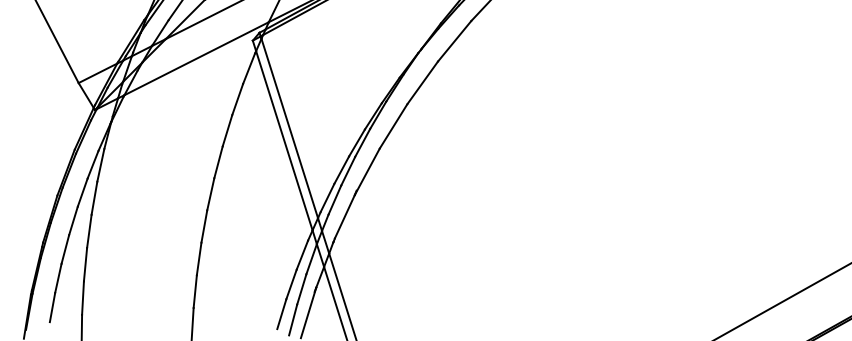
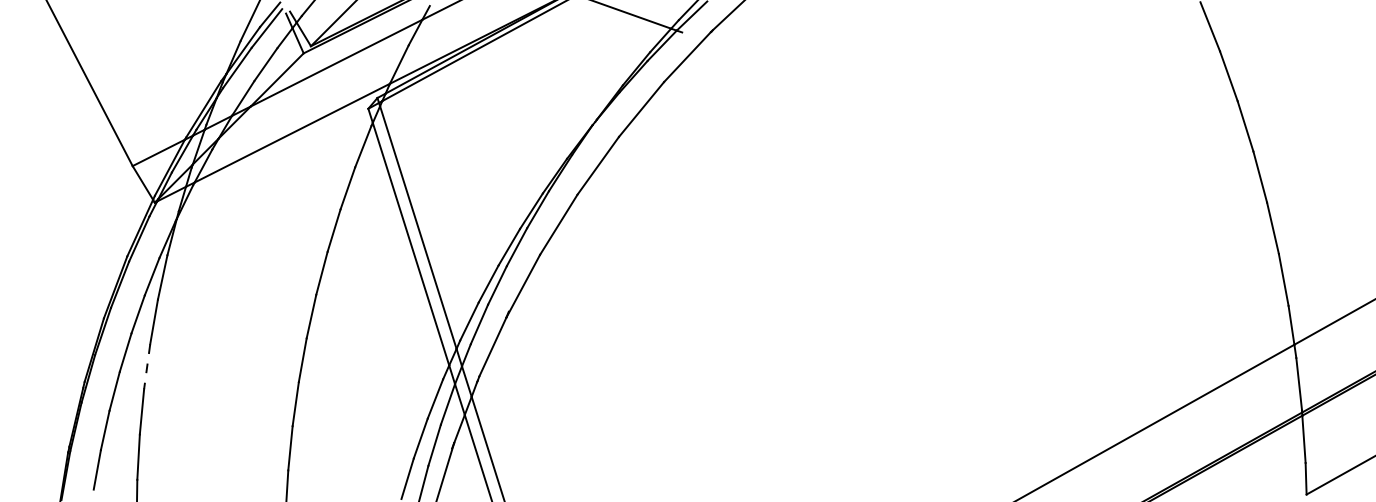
line: (89, 231) -> (147, 366), solid -> dashed

